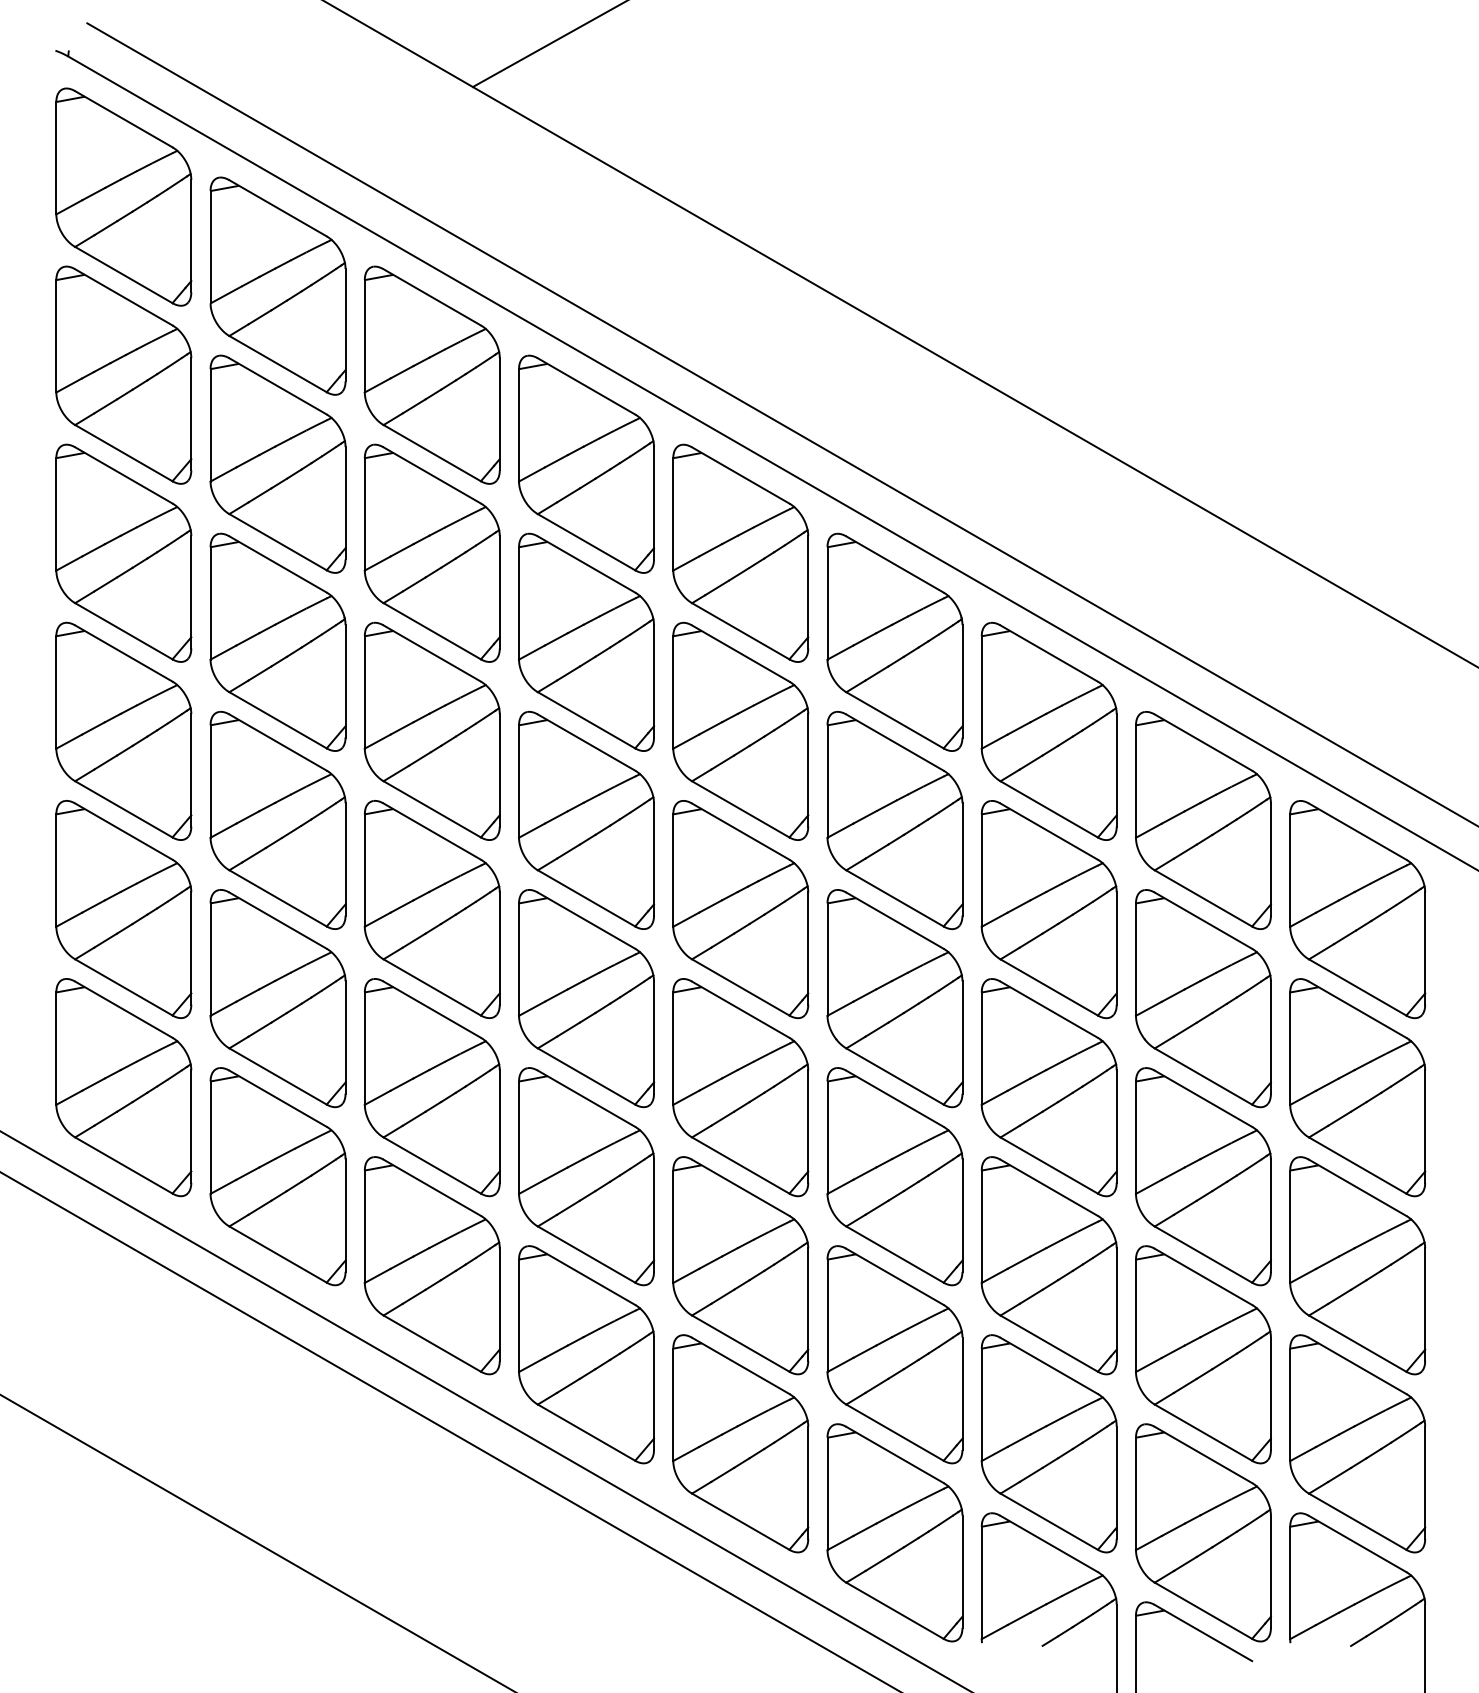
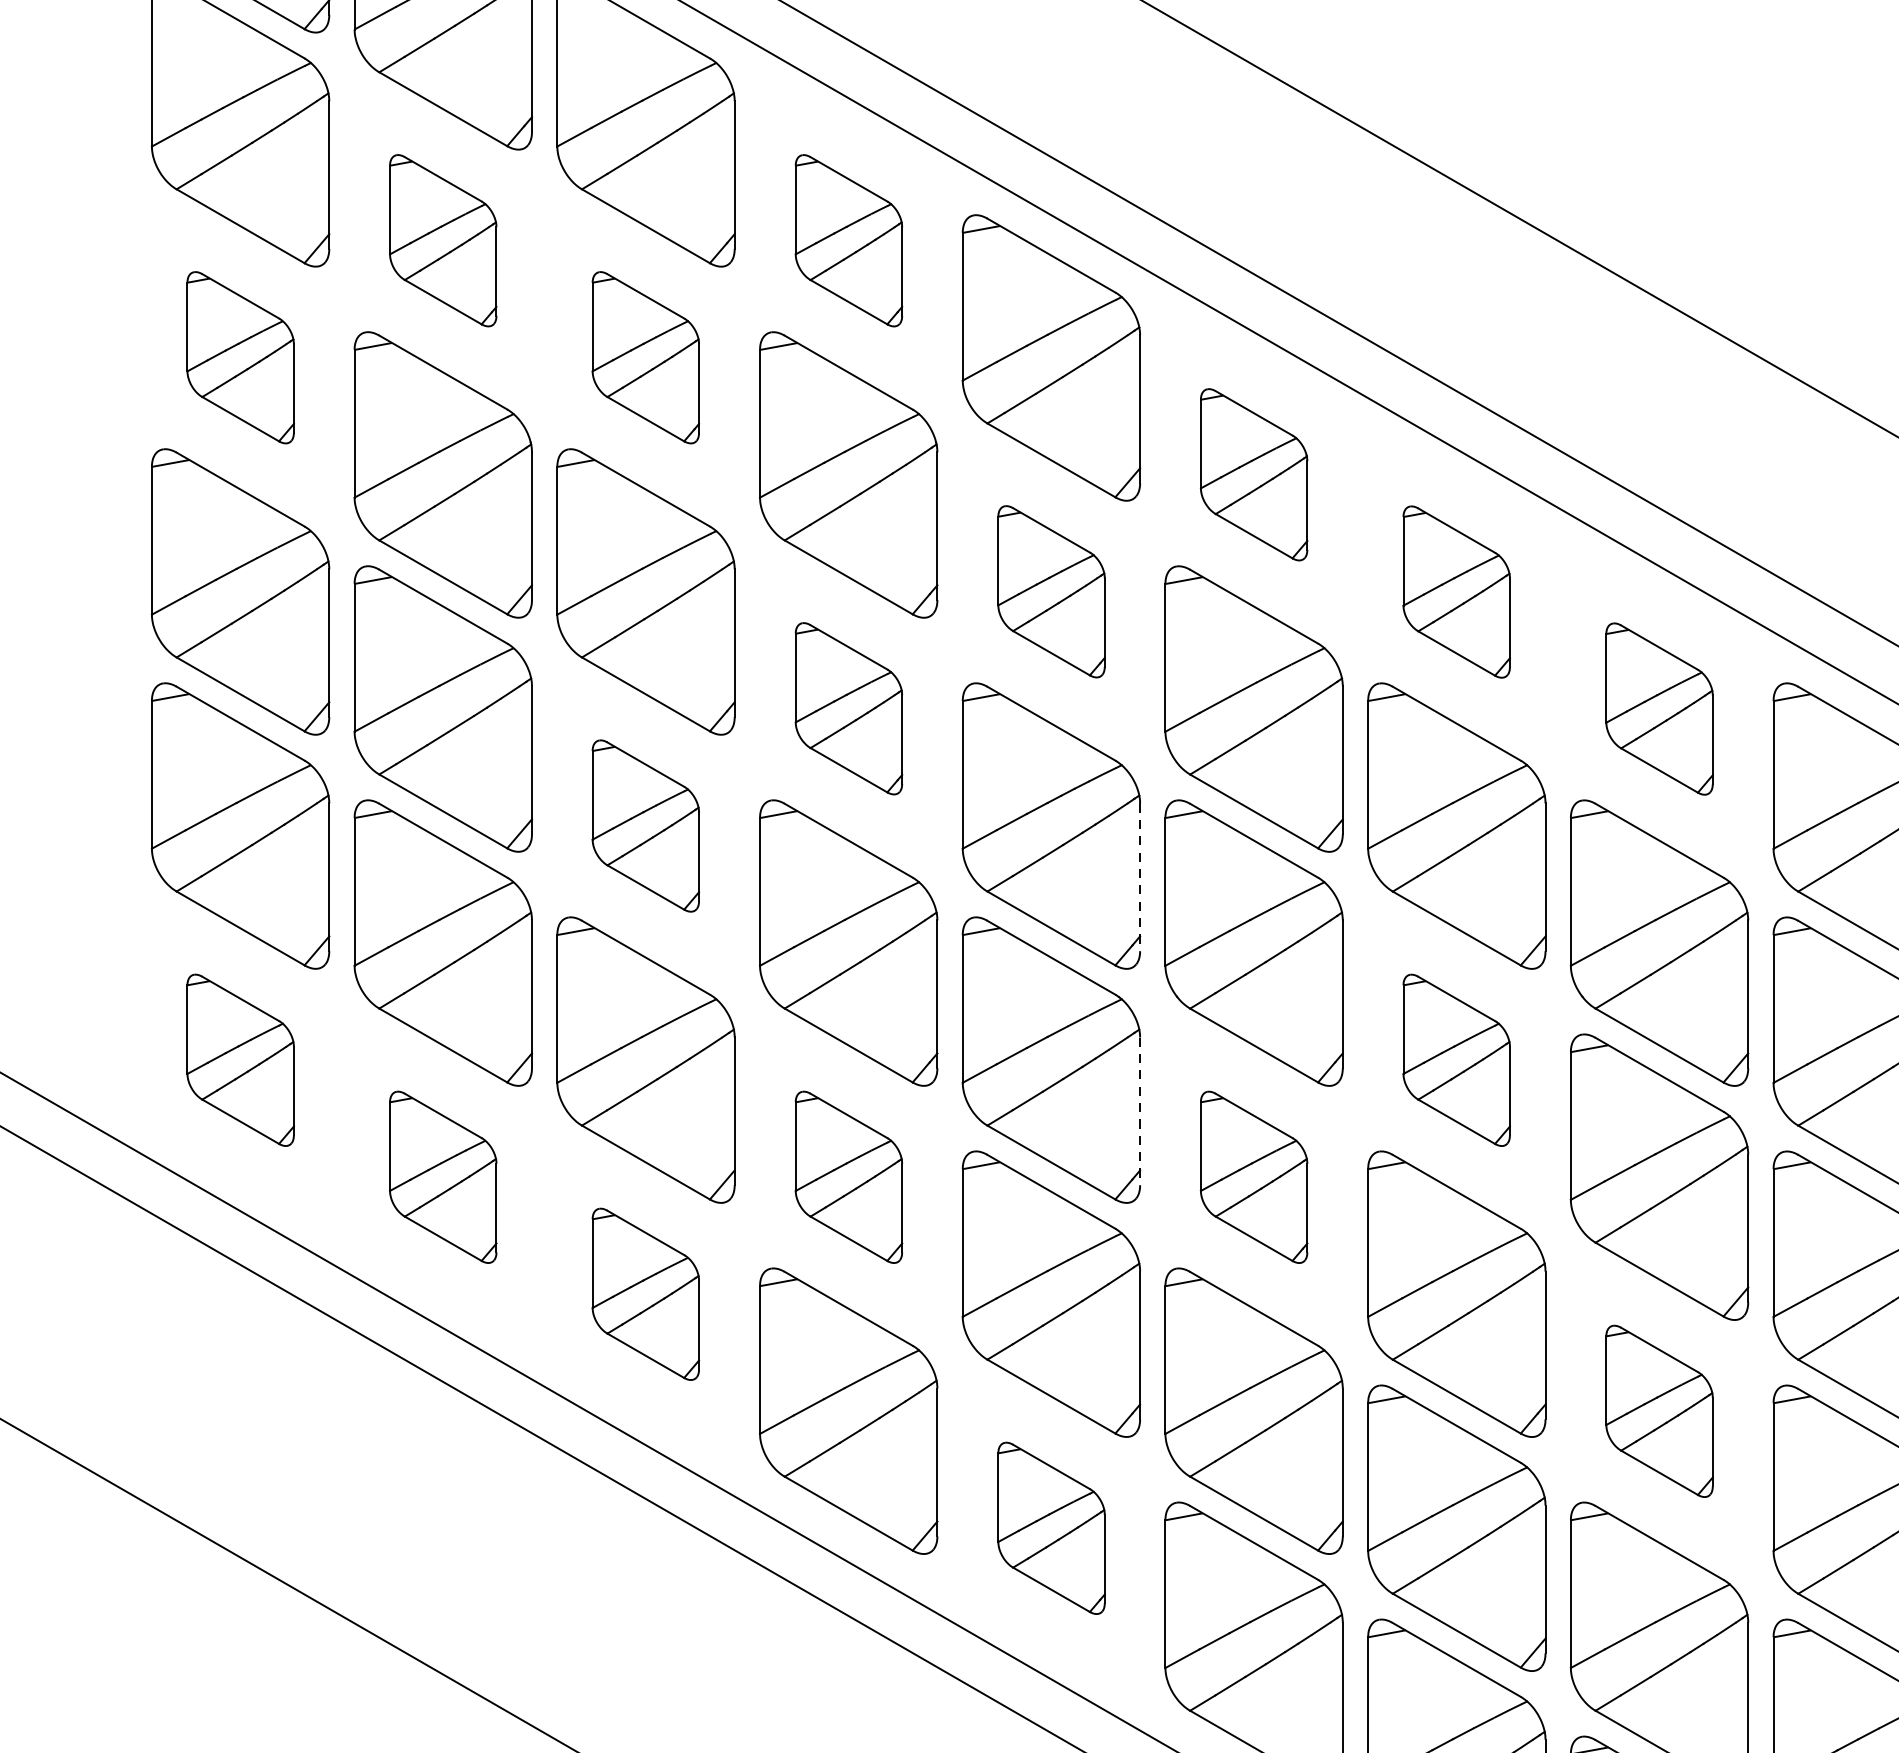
part: (277, 463) -> (442, 239), size x0.6
part: (586, 463) -> (848, 239), size x0.6
part: (123, 552) -> (240, 356), size x0.6
part: (431, 552) -> (644, 356), size x0.6
part: (894, 641) -> (1253, 473), size x0.6
part: (740, 730) -> (1051, 590), size x0.6
part: (1048, 731) -> (1455, 592), size x0.6
part: (586, 819) -> (848, 707), size x0.6
part: (1203, 820) -> (1659, 709), size x0.6
part: (431, 909) -> (644, 826), size x0.6
line: (808, 949) -> (1140, 878), solid -> dashed
part: (123, 1087) -> (240, 1059), size x0.6
part: (1048, 1087) -> (1455, 1059), size x0.6
line: (808, 1127) -> (1140, 1112), solid -> dashed
part: (277, 1176) -> (442, 1176), size x0.6
part: (586, 1176) -> (848, 1176), size x0.6
part: (894, 1176) -> (1253, 1176), size x0.6
part: (431, 1265) -> (644, 1293), size x0.6
part: (1203, 1354) -> (1659, 1410), size x0.6
part: (740, 1443) -> (1051, 1527), size x0.6

